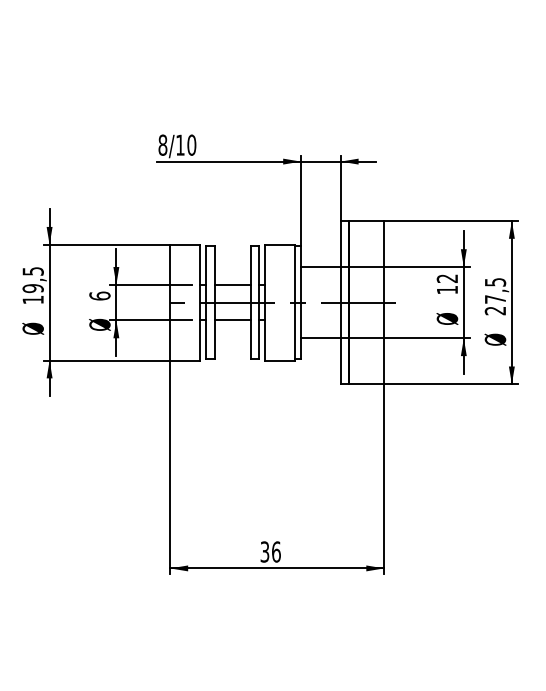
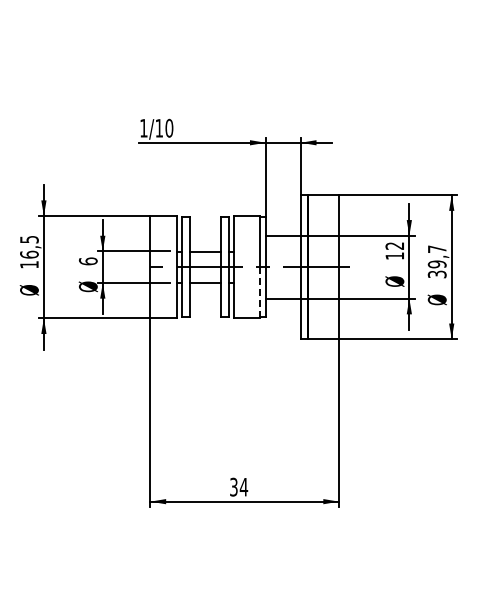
text: (162, 144) -> (143, 127), 8/10 -> 1/10
text: (33, 288) -> (29, 254), 19,5 -> 16,5
text: (494, 296) -> (436, 261), 27,5 -> 39,7
line: (295, 331) -> (260, 292), solid -> dashed
text: (275, 551) -> (243, 486), 36 -> 34

